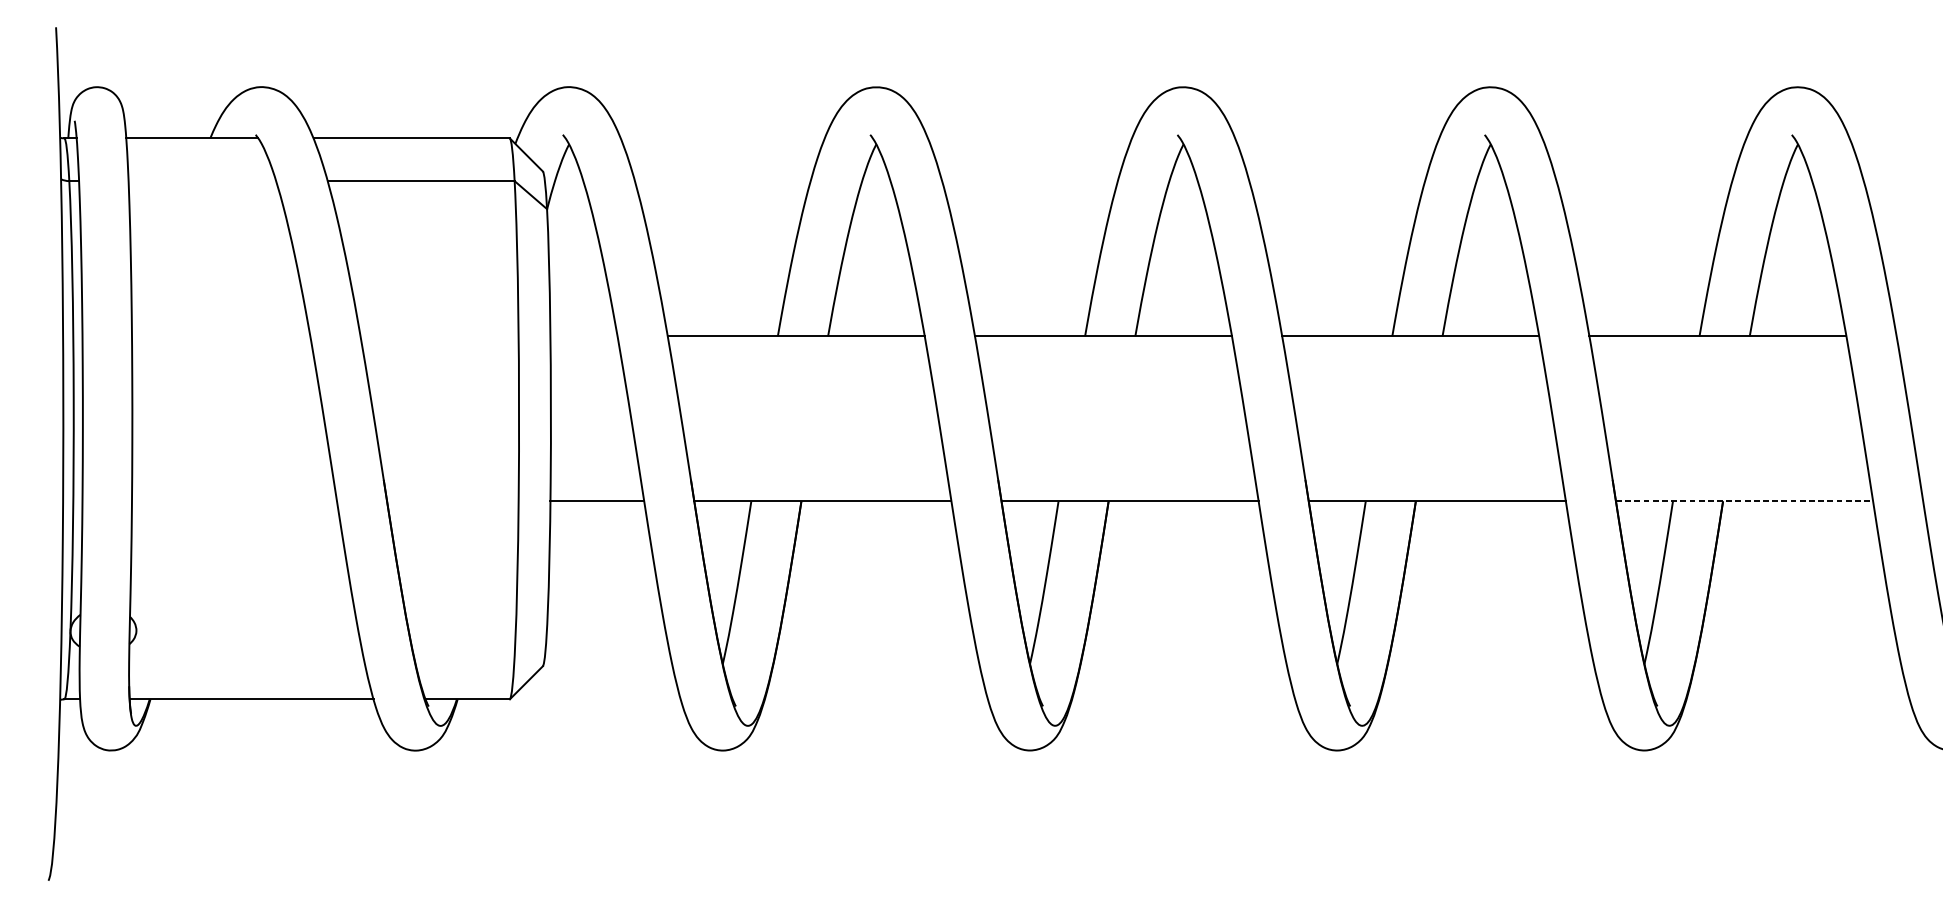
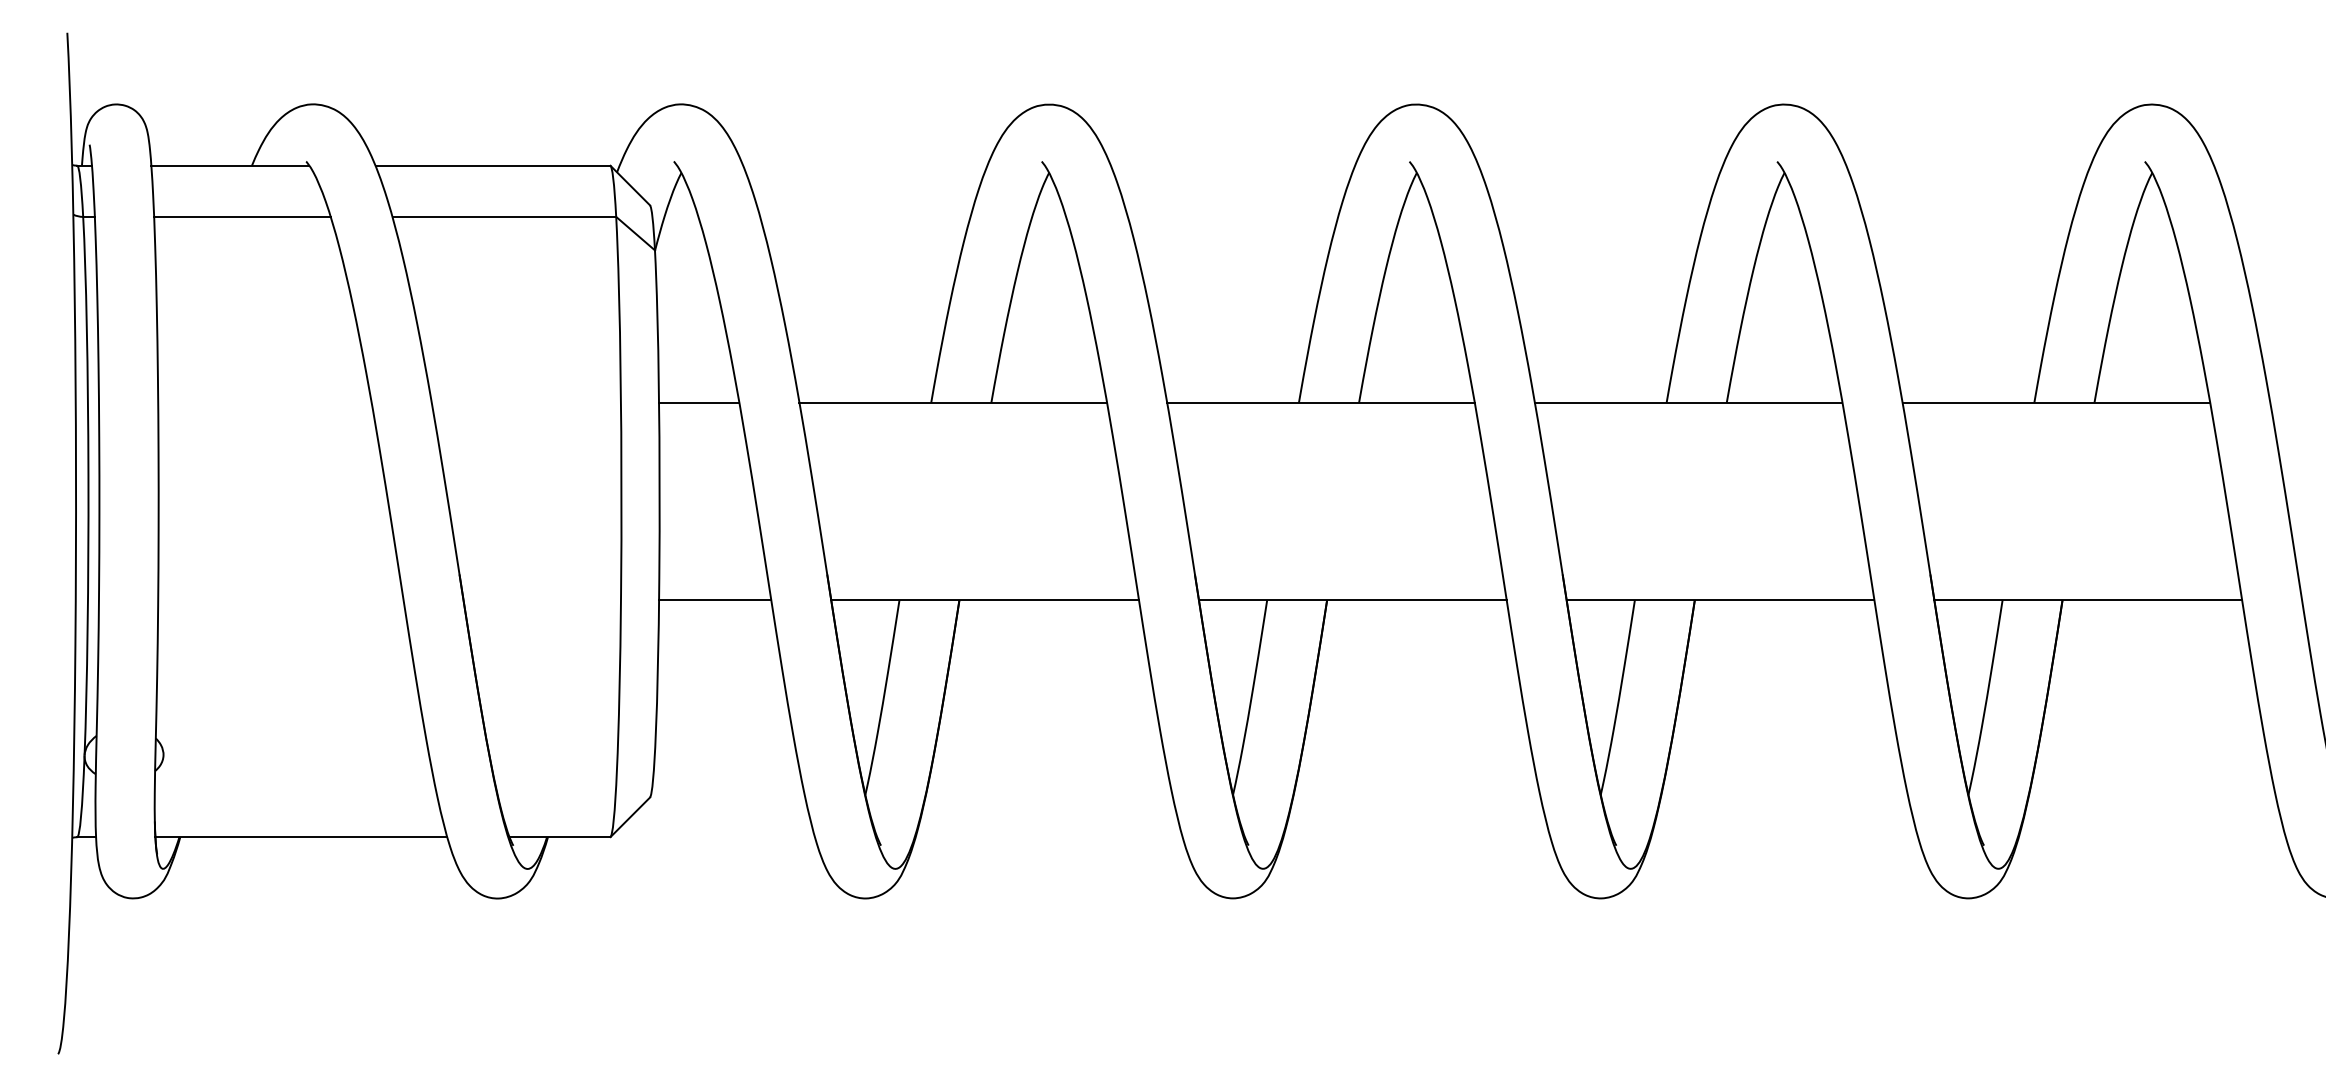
line: (202, 180) -> (242, 216), added
line: (584, 336) -> (699, 402), added
line: (1744, 501) -> (2088, 600), dashed -> solid

